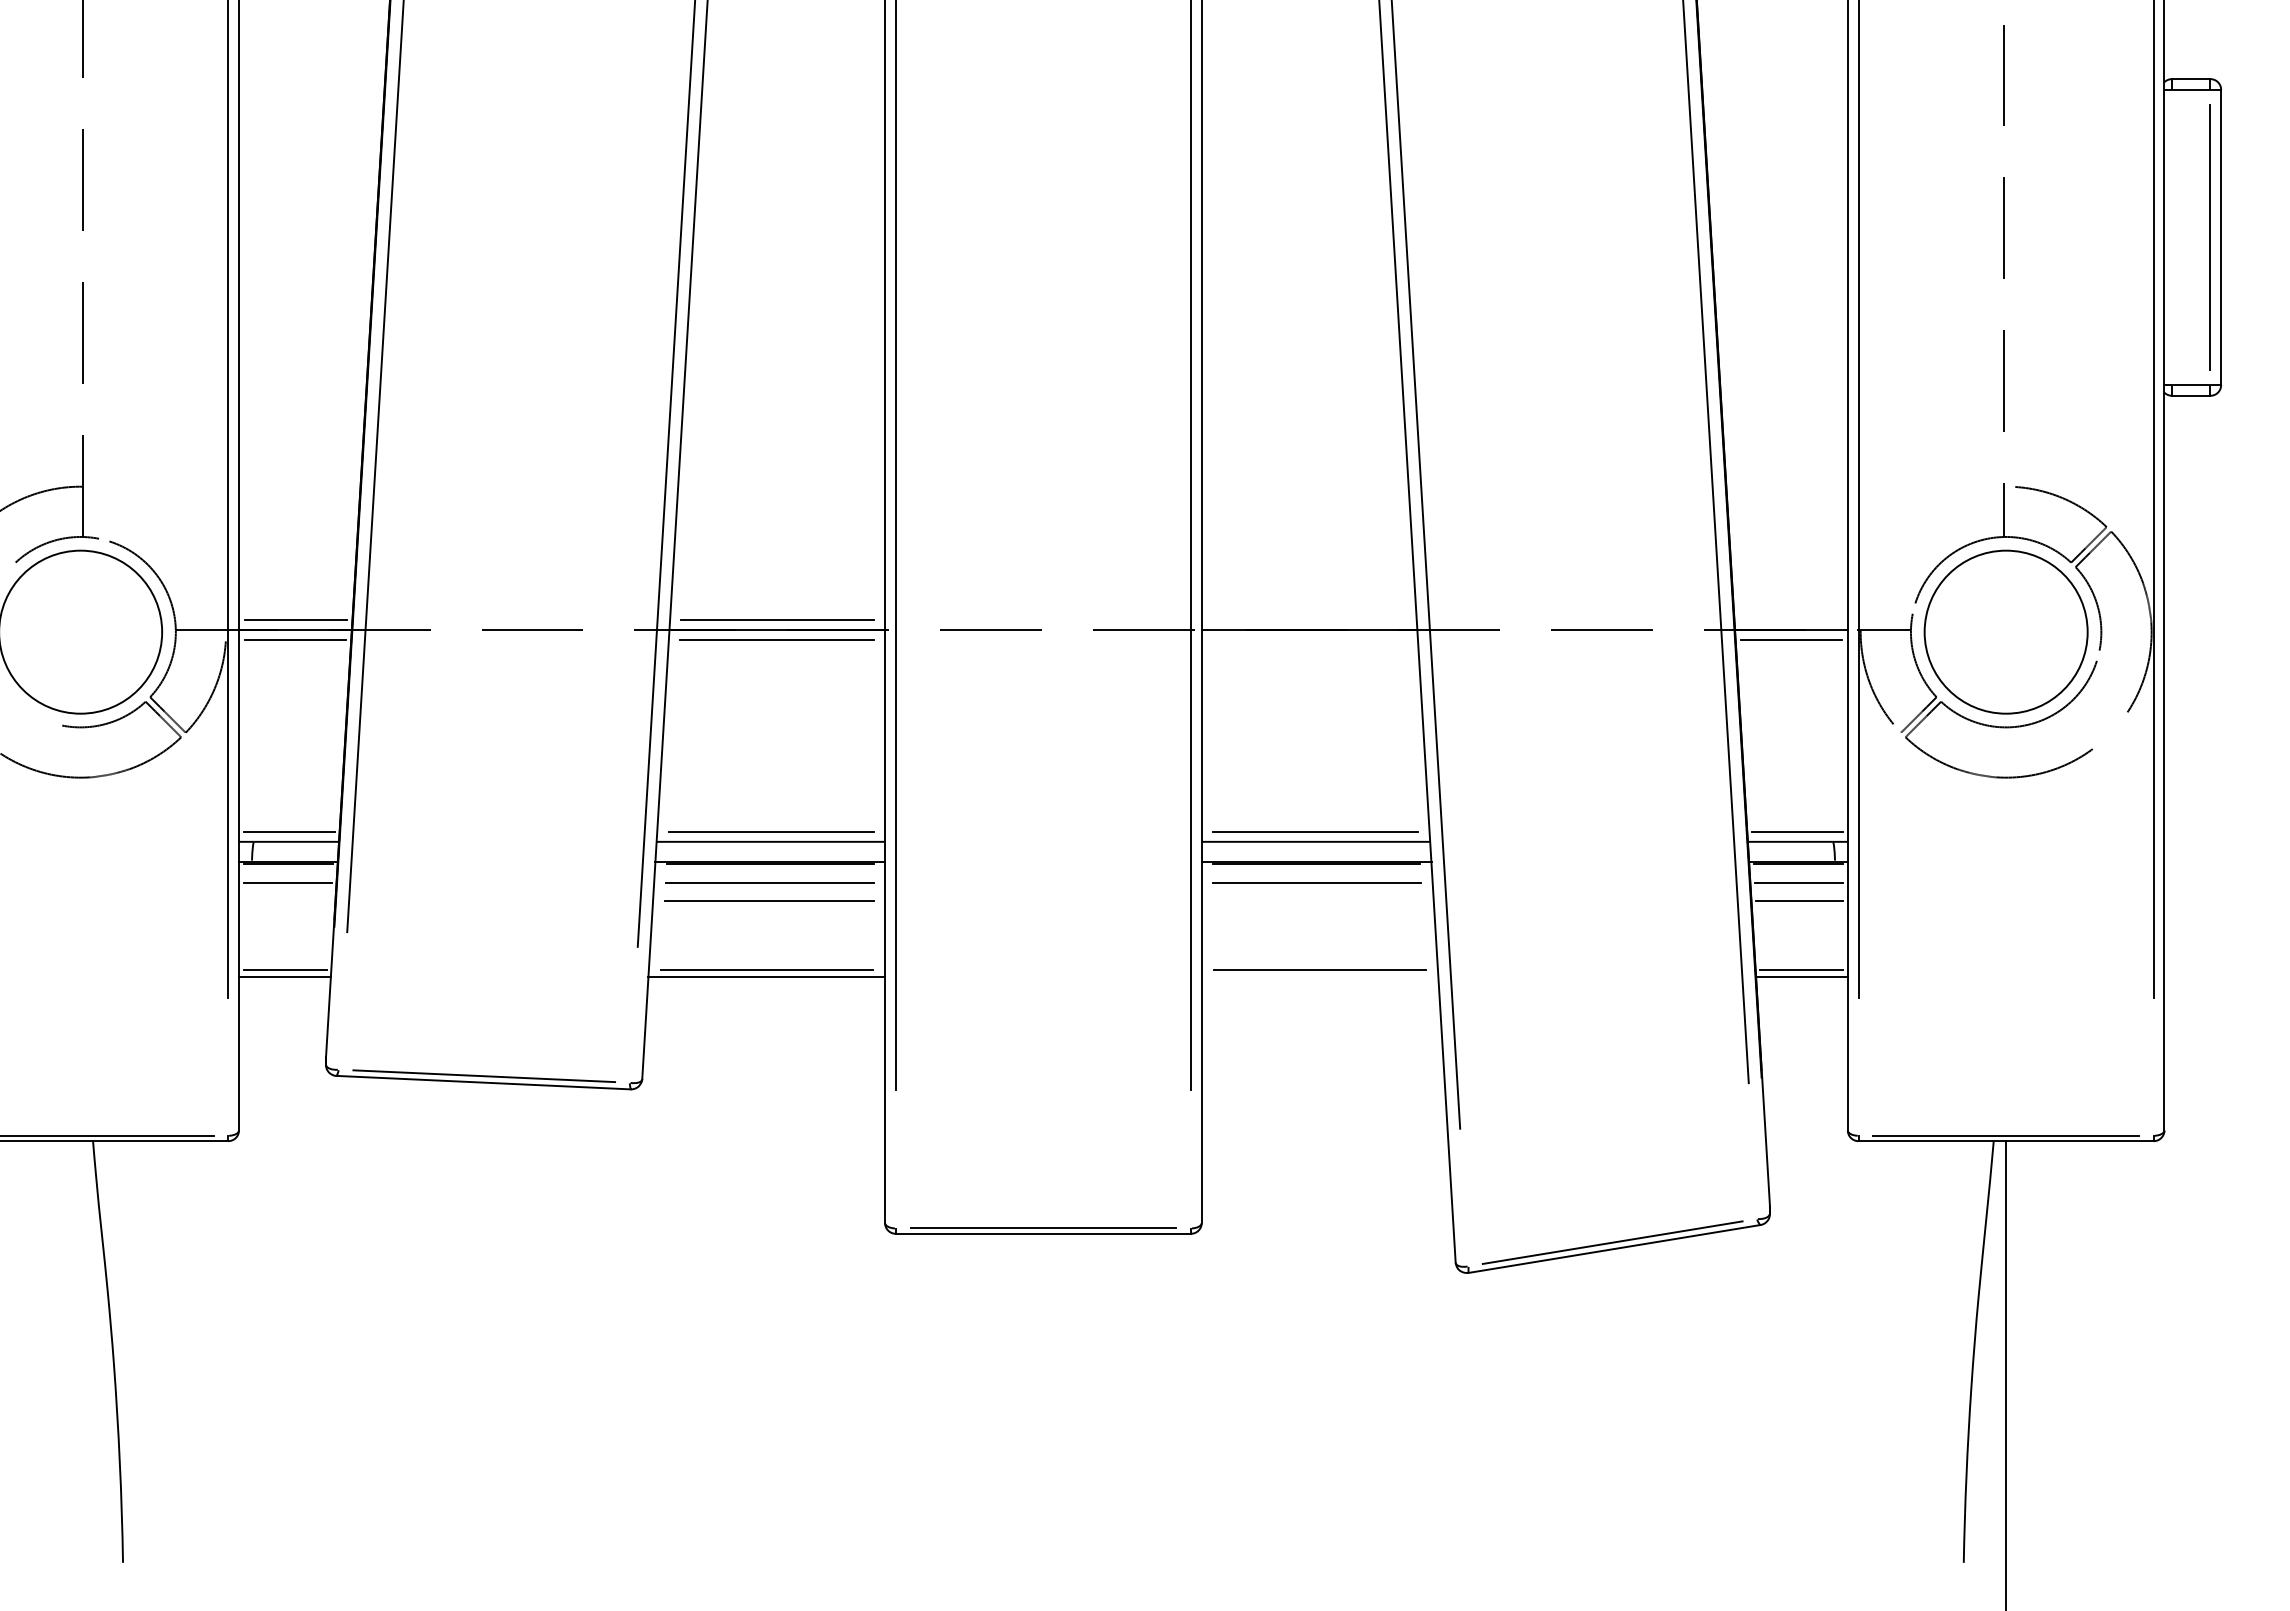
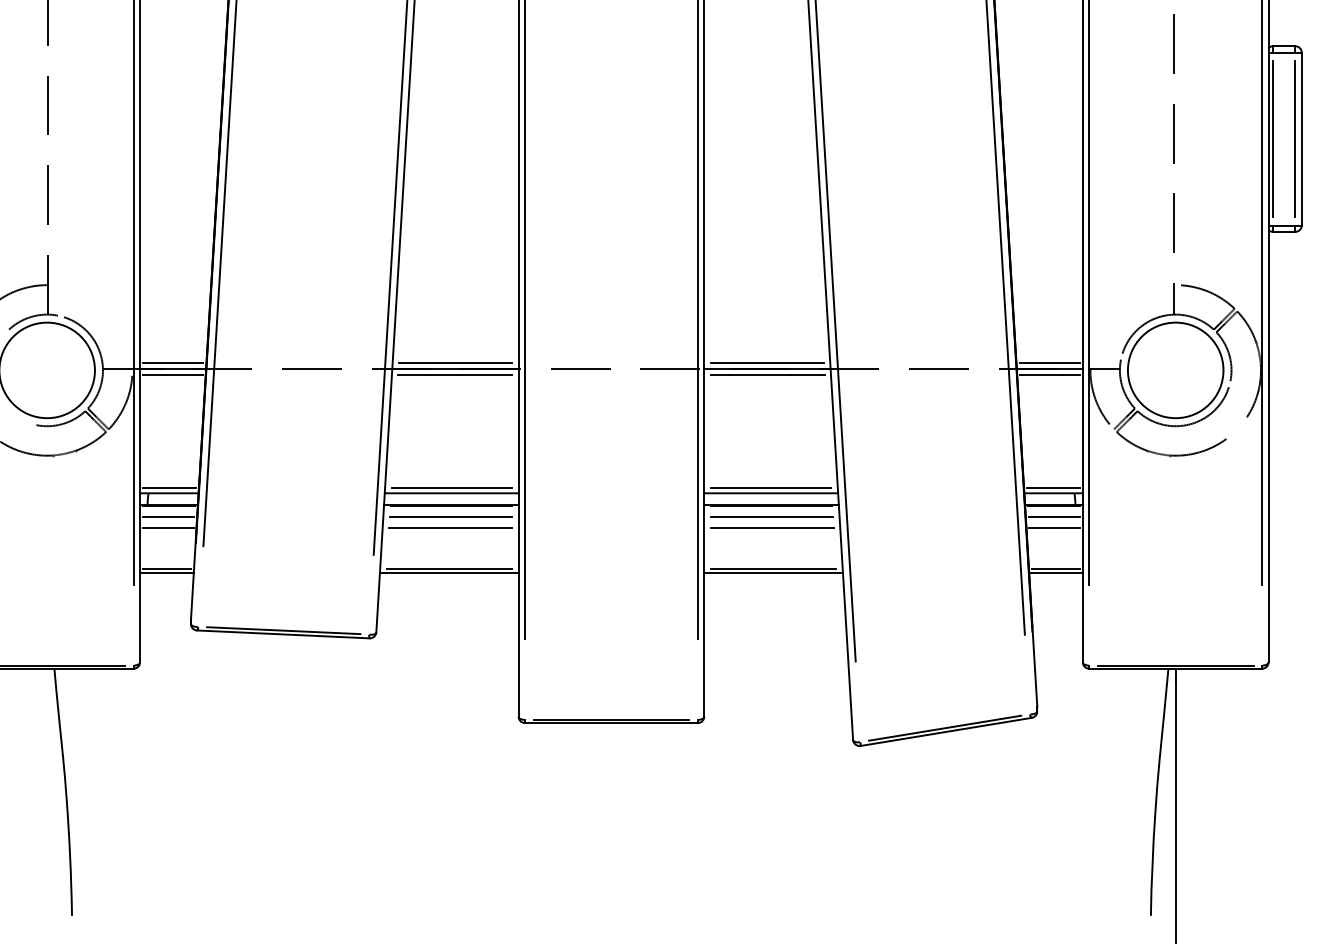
line: (2171, 236) -> (1272, 138), added
line: (1307, 620) -> (766, 363), added
line: (1790, 620) -> (1049, 363), added
line: (1309, 639) -> (767, 374), added
line: (285, 901) -> (167, 528), added
line: (1318, 901) -> (772, 528), added
line: (1319, 976) -> (773, 572), added

